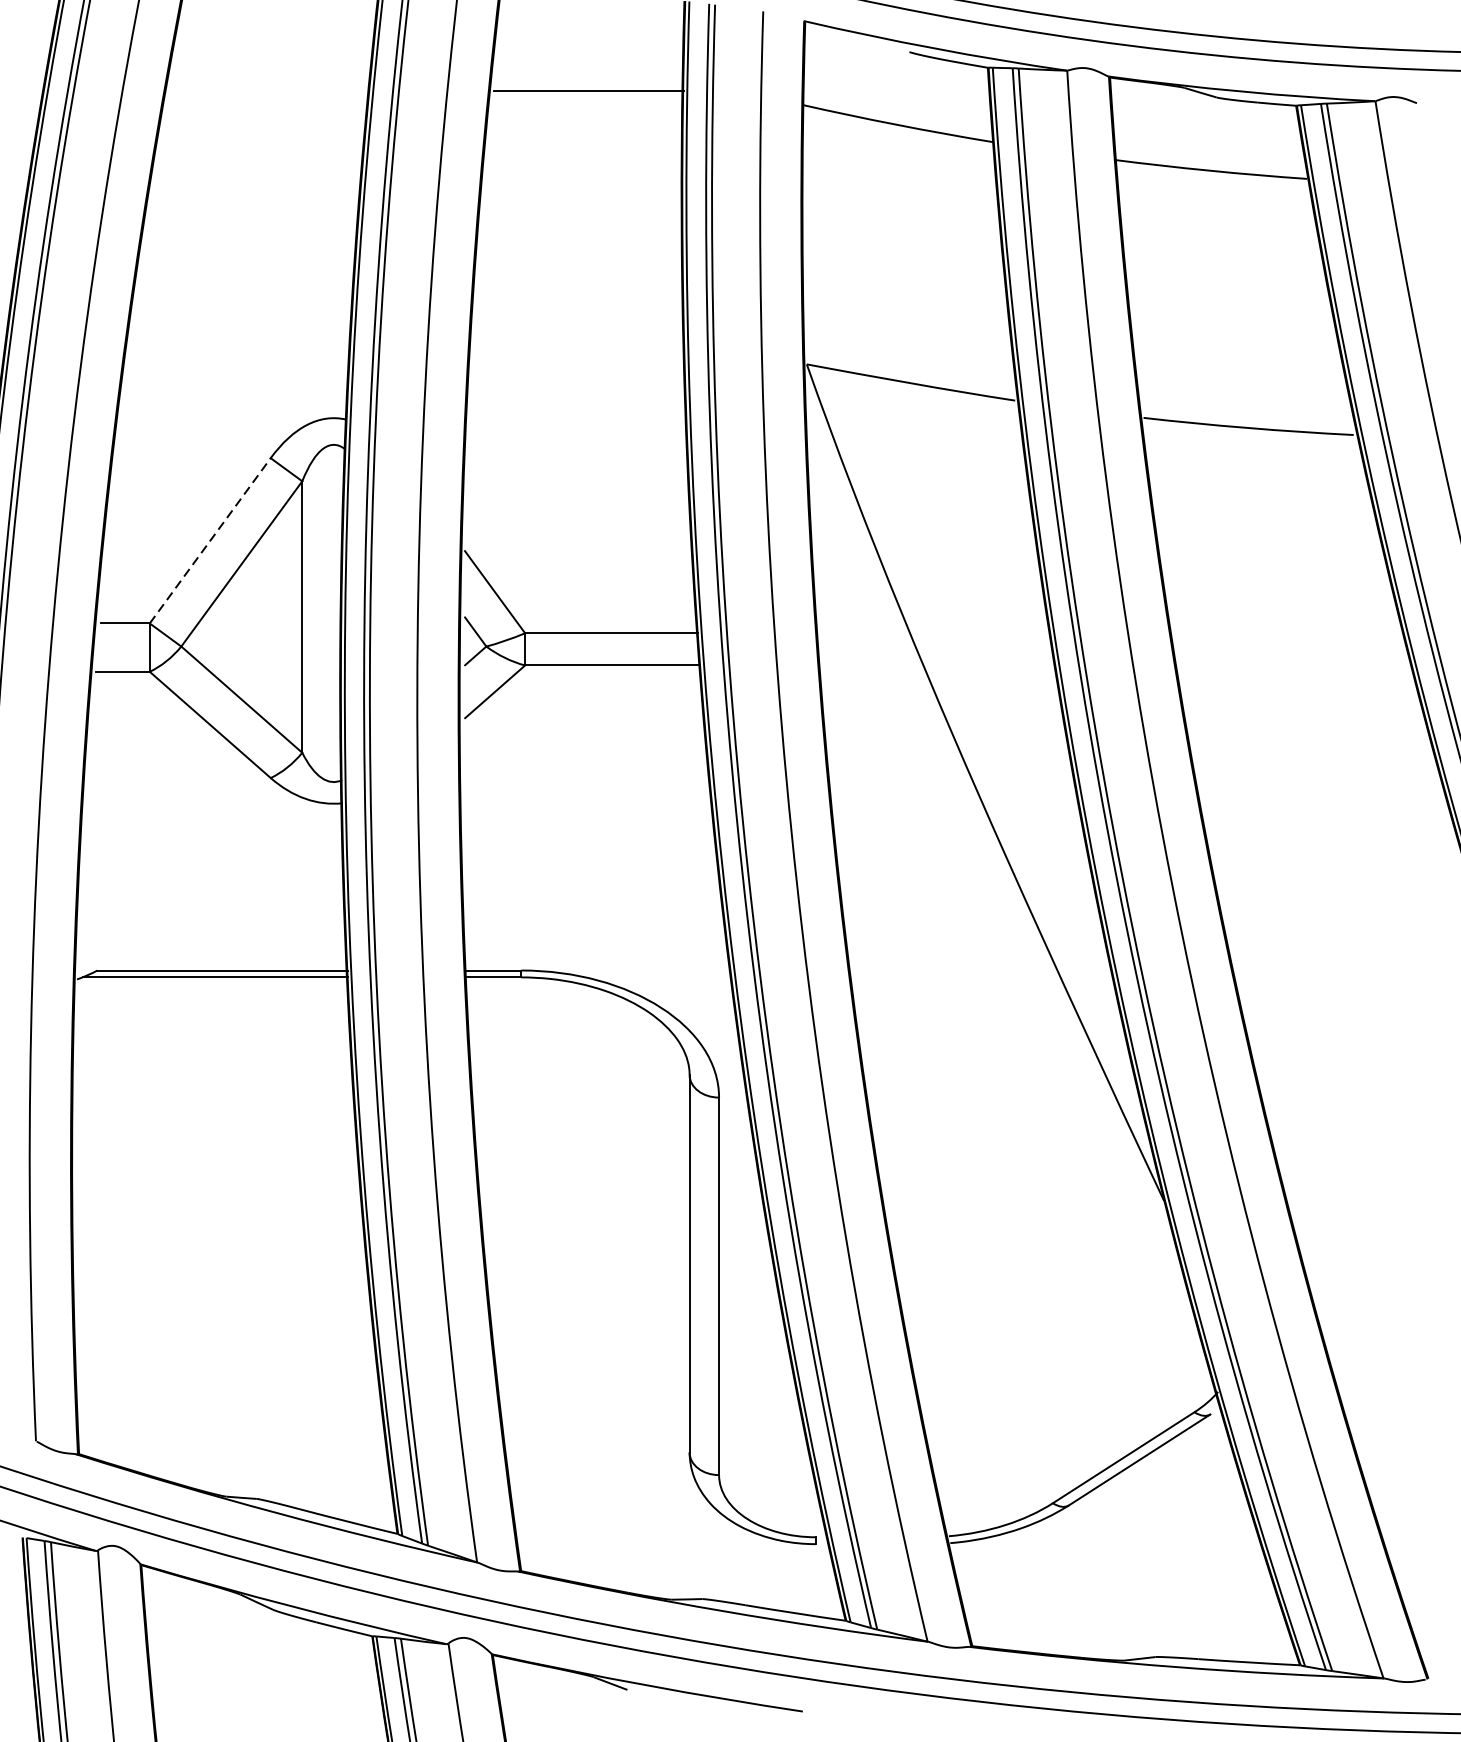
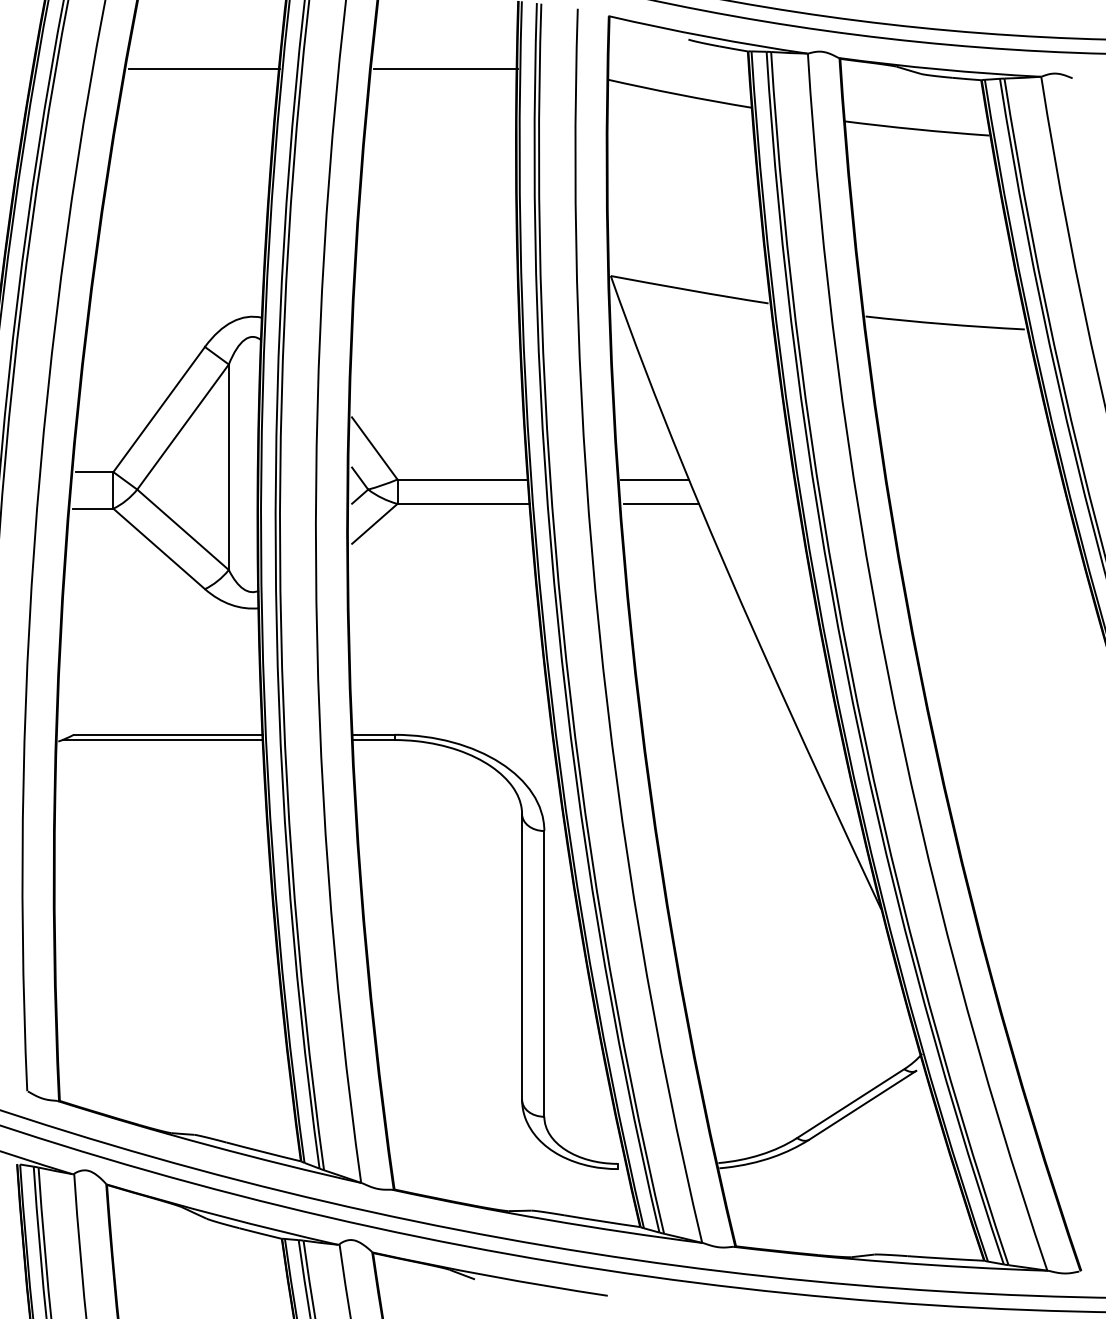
line: (270, 90) -> (204, 68), added
line: (210, 540) -> (159, 409), dashed -> solid
line: (864, 633) -> (654, 479), added
line: (873, 664) -> (661, 503), added

